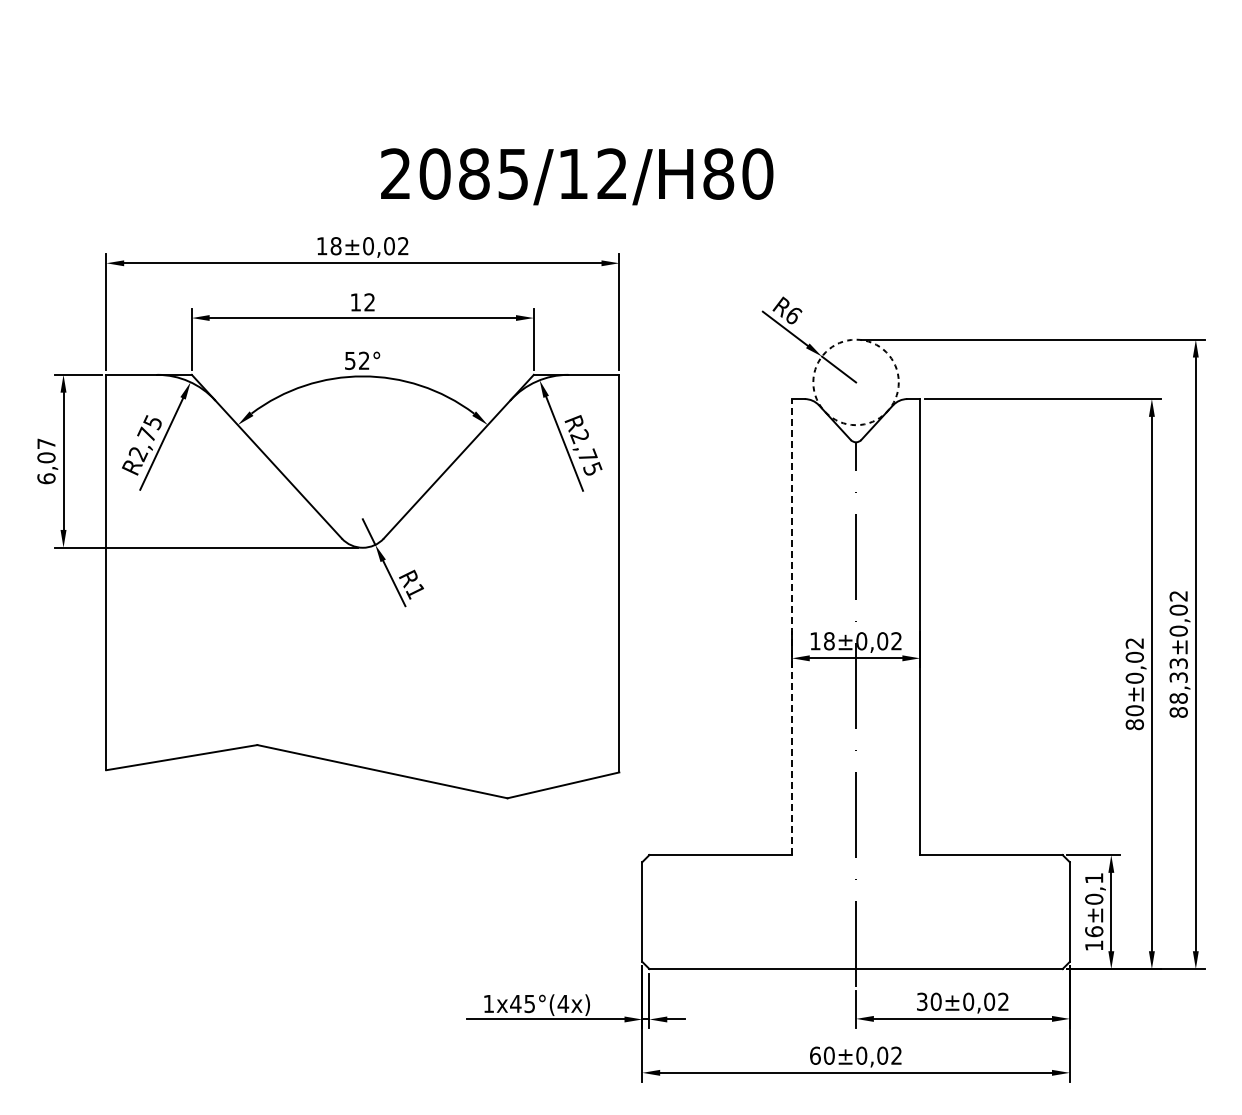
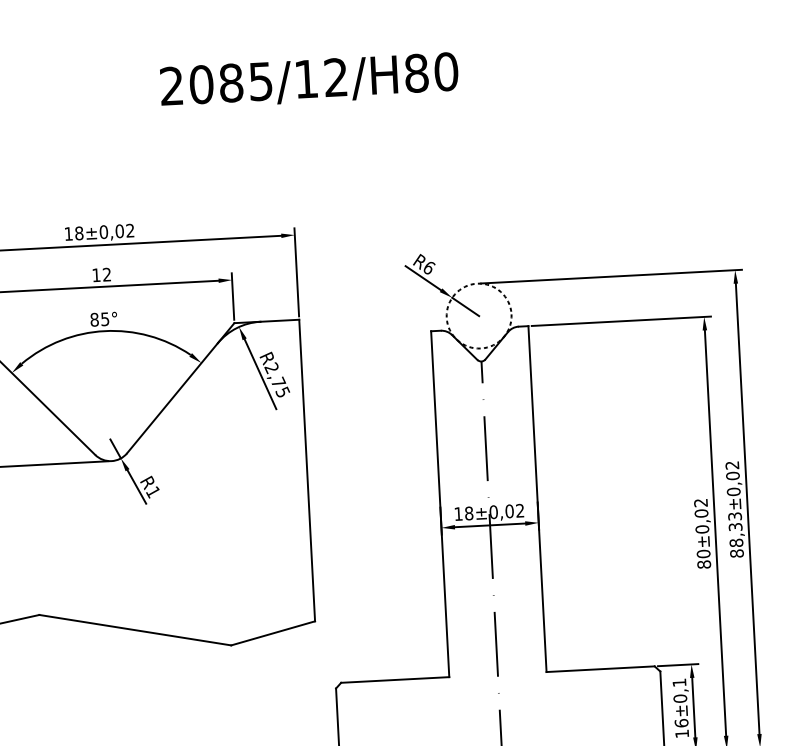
text: (577, 176) -> (309, 80), moved
text: (356, 360) -> (99, 319), 52° -> 85°
line: (791, 627) -> (439, 504), dashed -> solid

